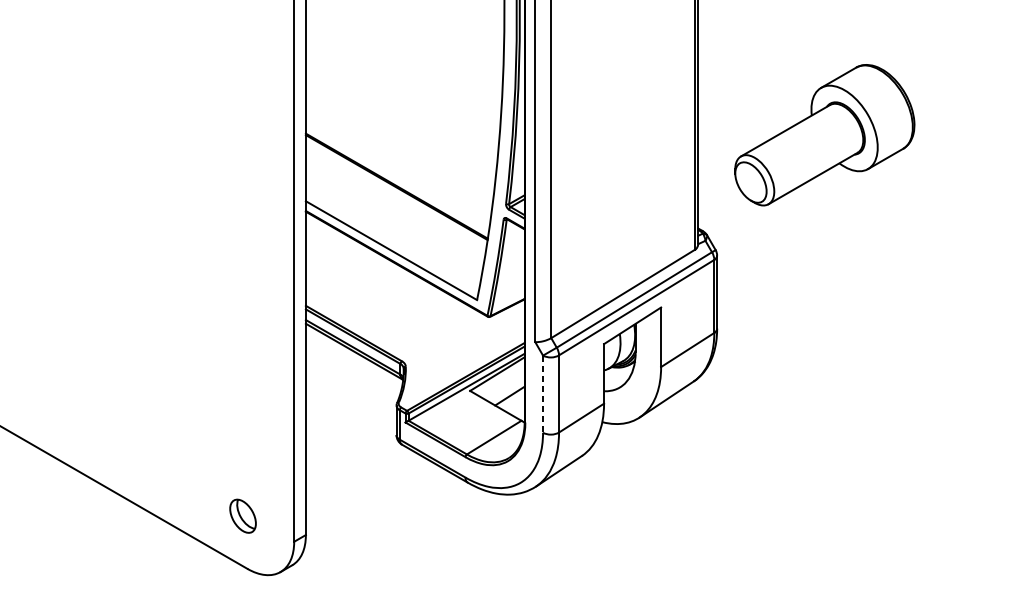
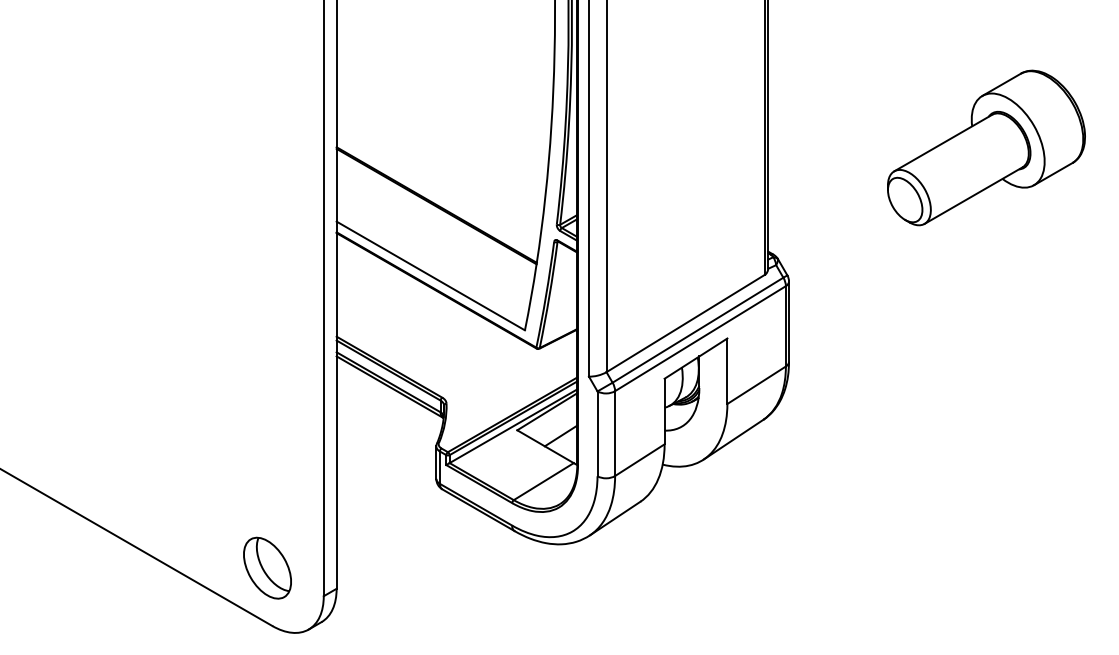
part: (824, 134) -> (986, 147), moved
line: (543, 394) -> (597, 434), dashed -> solid
part: (243, 515) -> (267, 567), size x1.67

